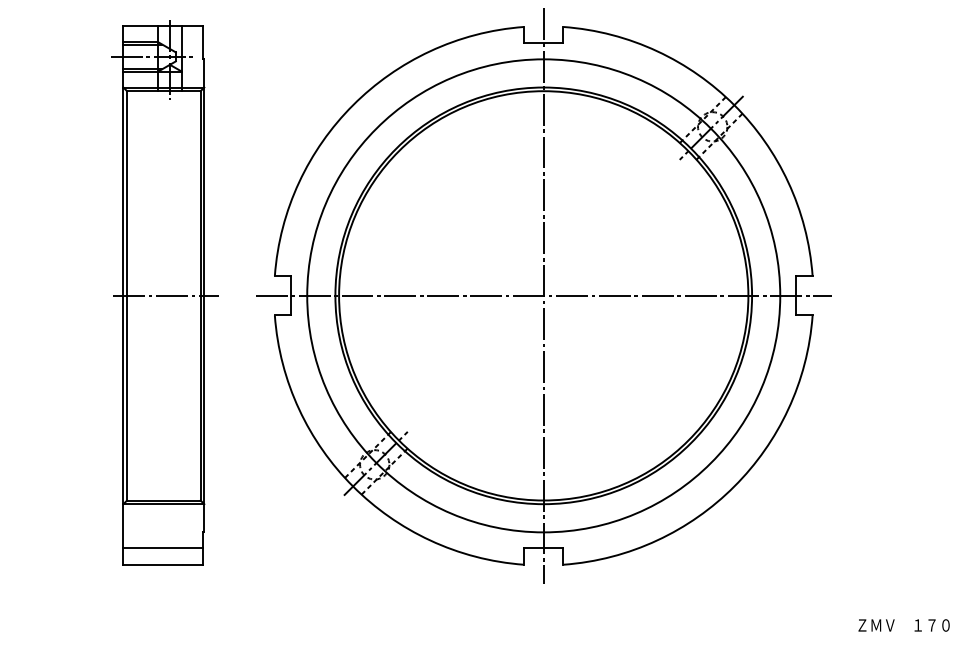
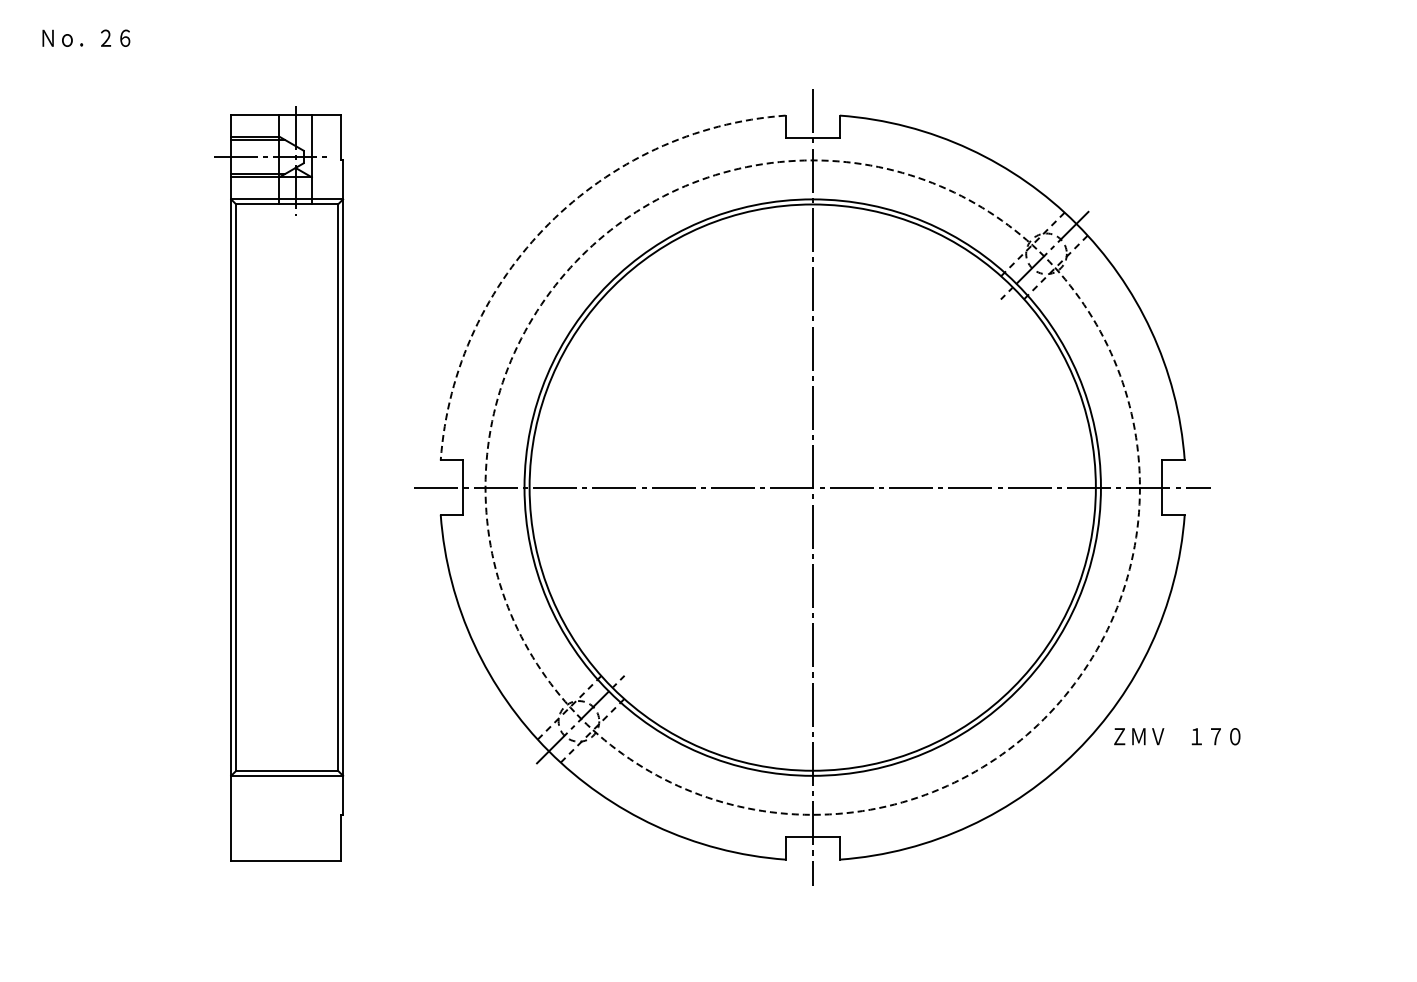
arc: (352, 104) -> (548, 223), solid -> dashed
line: (166, 295) -> (290, 487), removed
circle: (543, 295) -> (812, 487), solid -> dashed
line: (163, 548) -> (286, 836), removed
text: (904, 625) -> (1177, 736), moved

